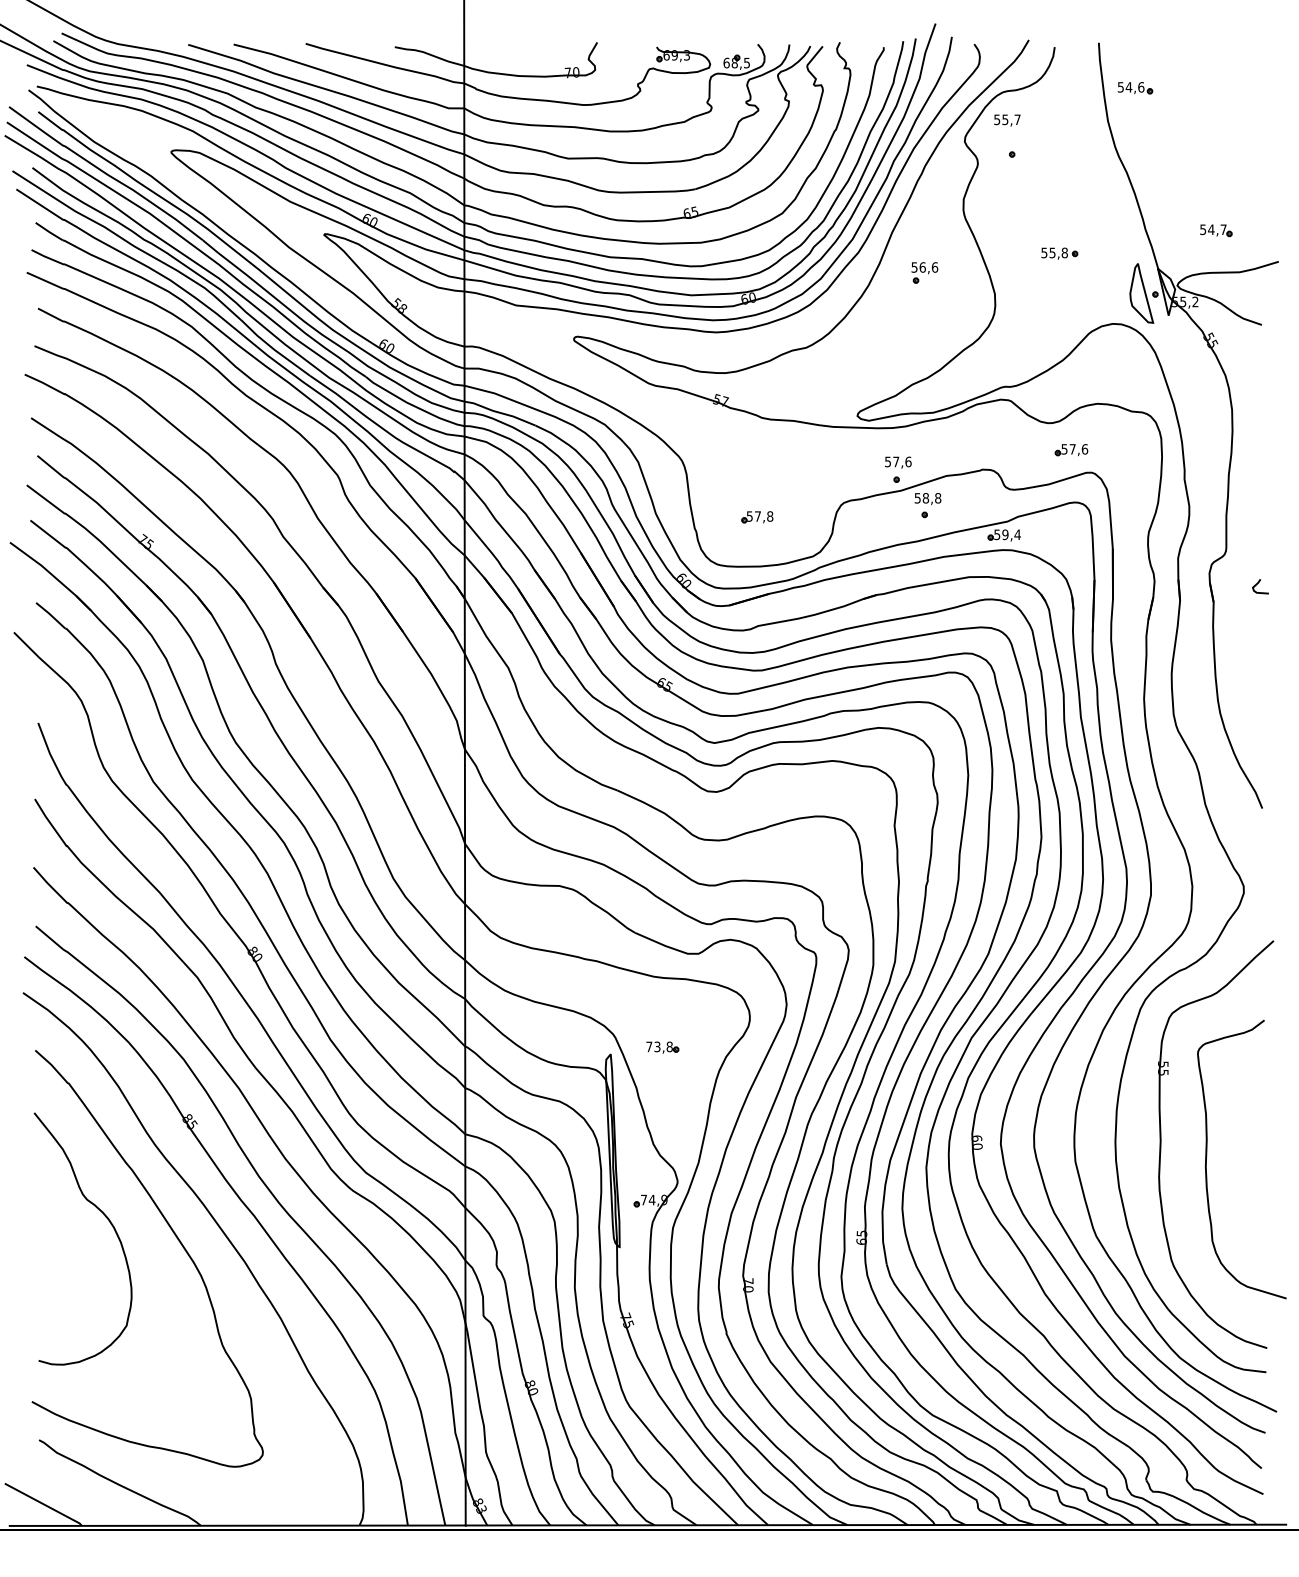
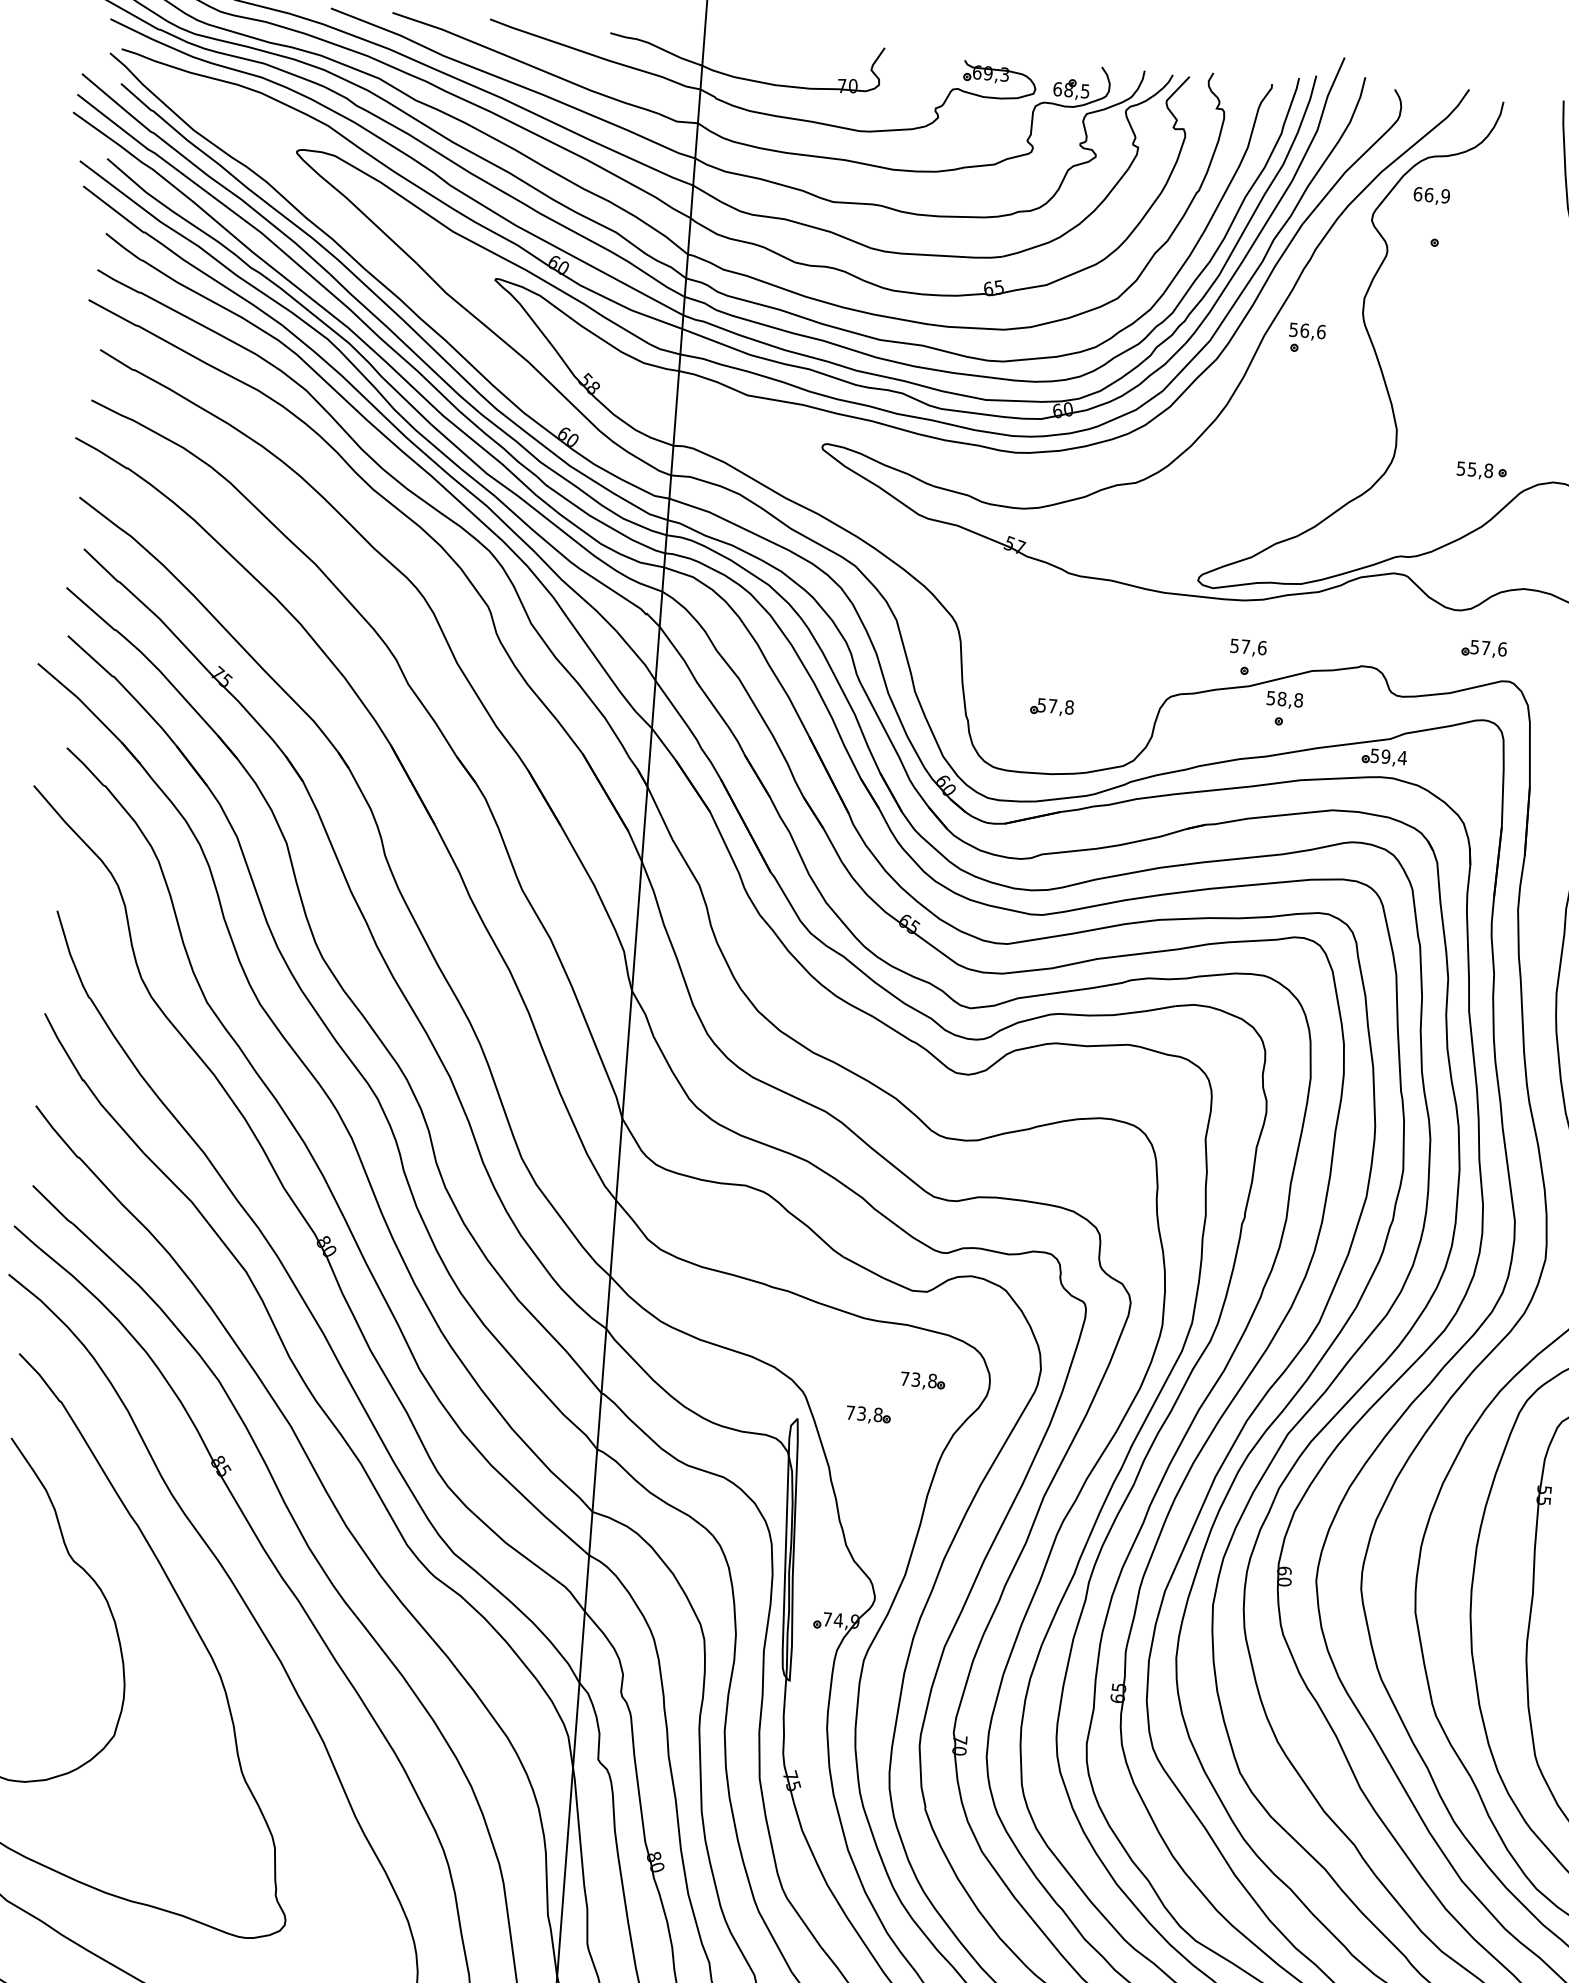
text: (1007, 119) -> (1432, 194), 55,7 -> 66,9
part: (1059, 253) -> (1481, 470), moved
part: (924, 272) -> (1306, 337), moved
part: (700, 1019) -> (922, 1381), added

